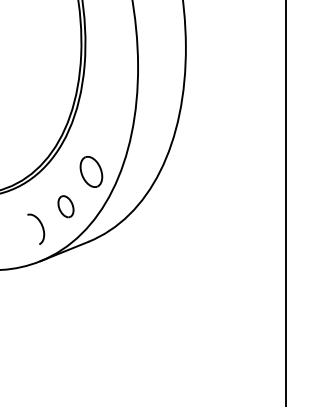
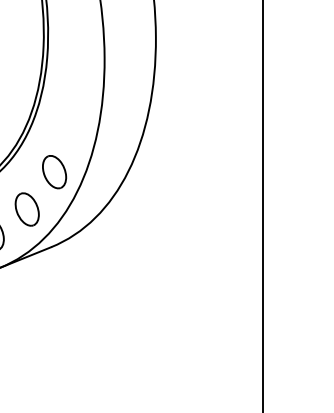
part: (65, 206) -> (26, 209), size x1.43

